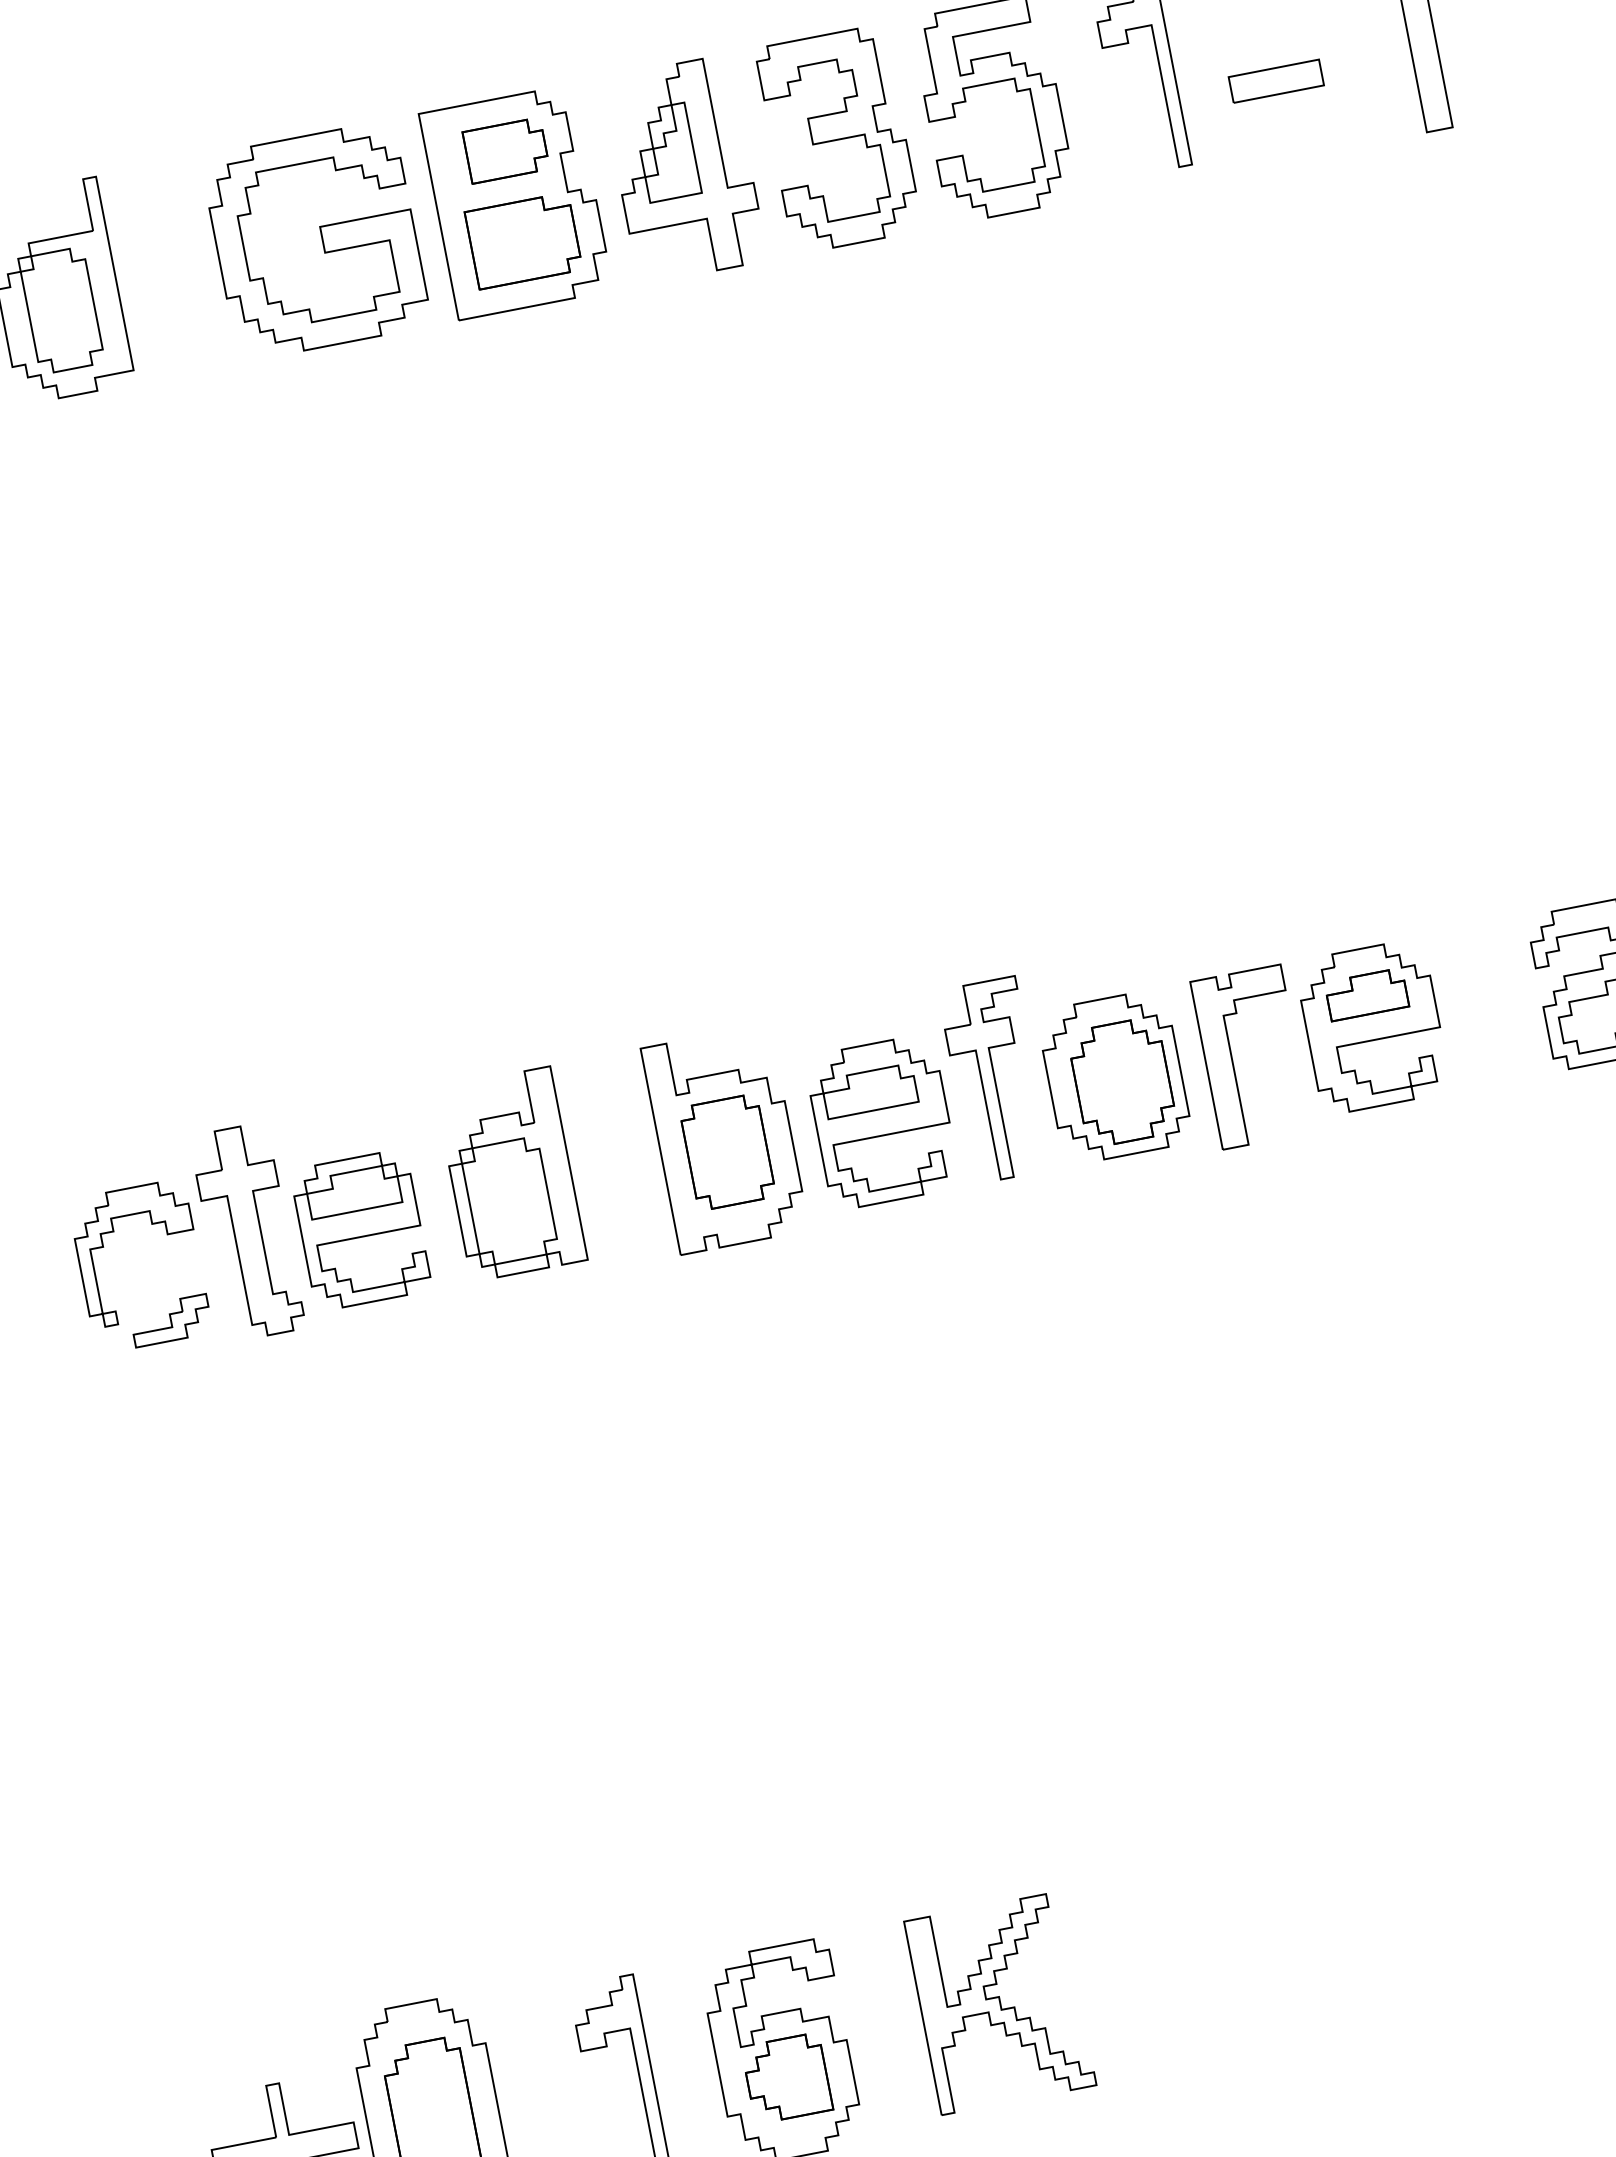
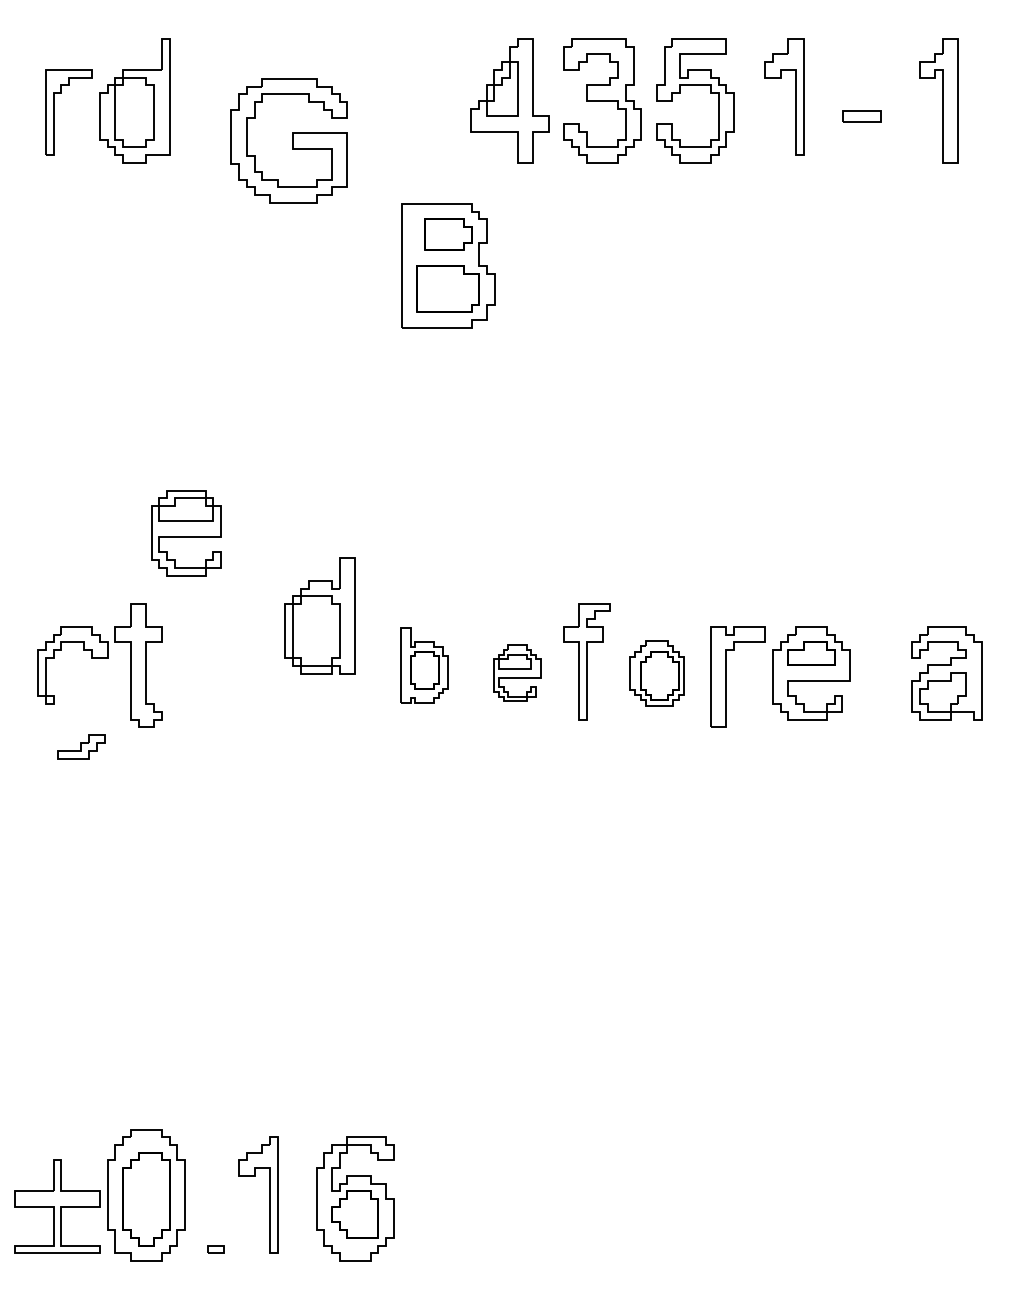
part: (1275, 81) -> (861, 116), size x0.7
part: (516, 201) -> (448, 265), moved
part: (314, 240) -> (288, 140), moved
part: (1114, 1077) -> (656, 673), size x0.7
part: (882, 1122) -> (517, 673), size x0.6
part: (724, 1139) -> (424, 665), size x0.6
part: (509, 1174) -> (319, 615), moved
part: (361, 1230) -> (186, 533), moved
part: (170, 1319) -> (81, 746), moved
part: (999, 2002) -> (486, 1194), removed

